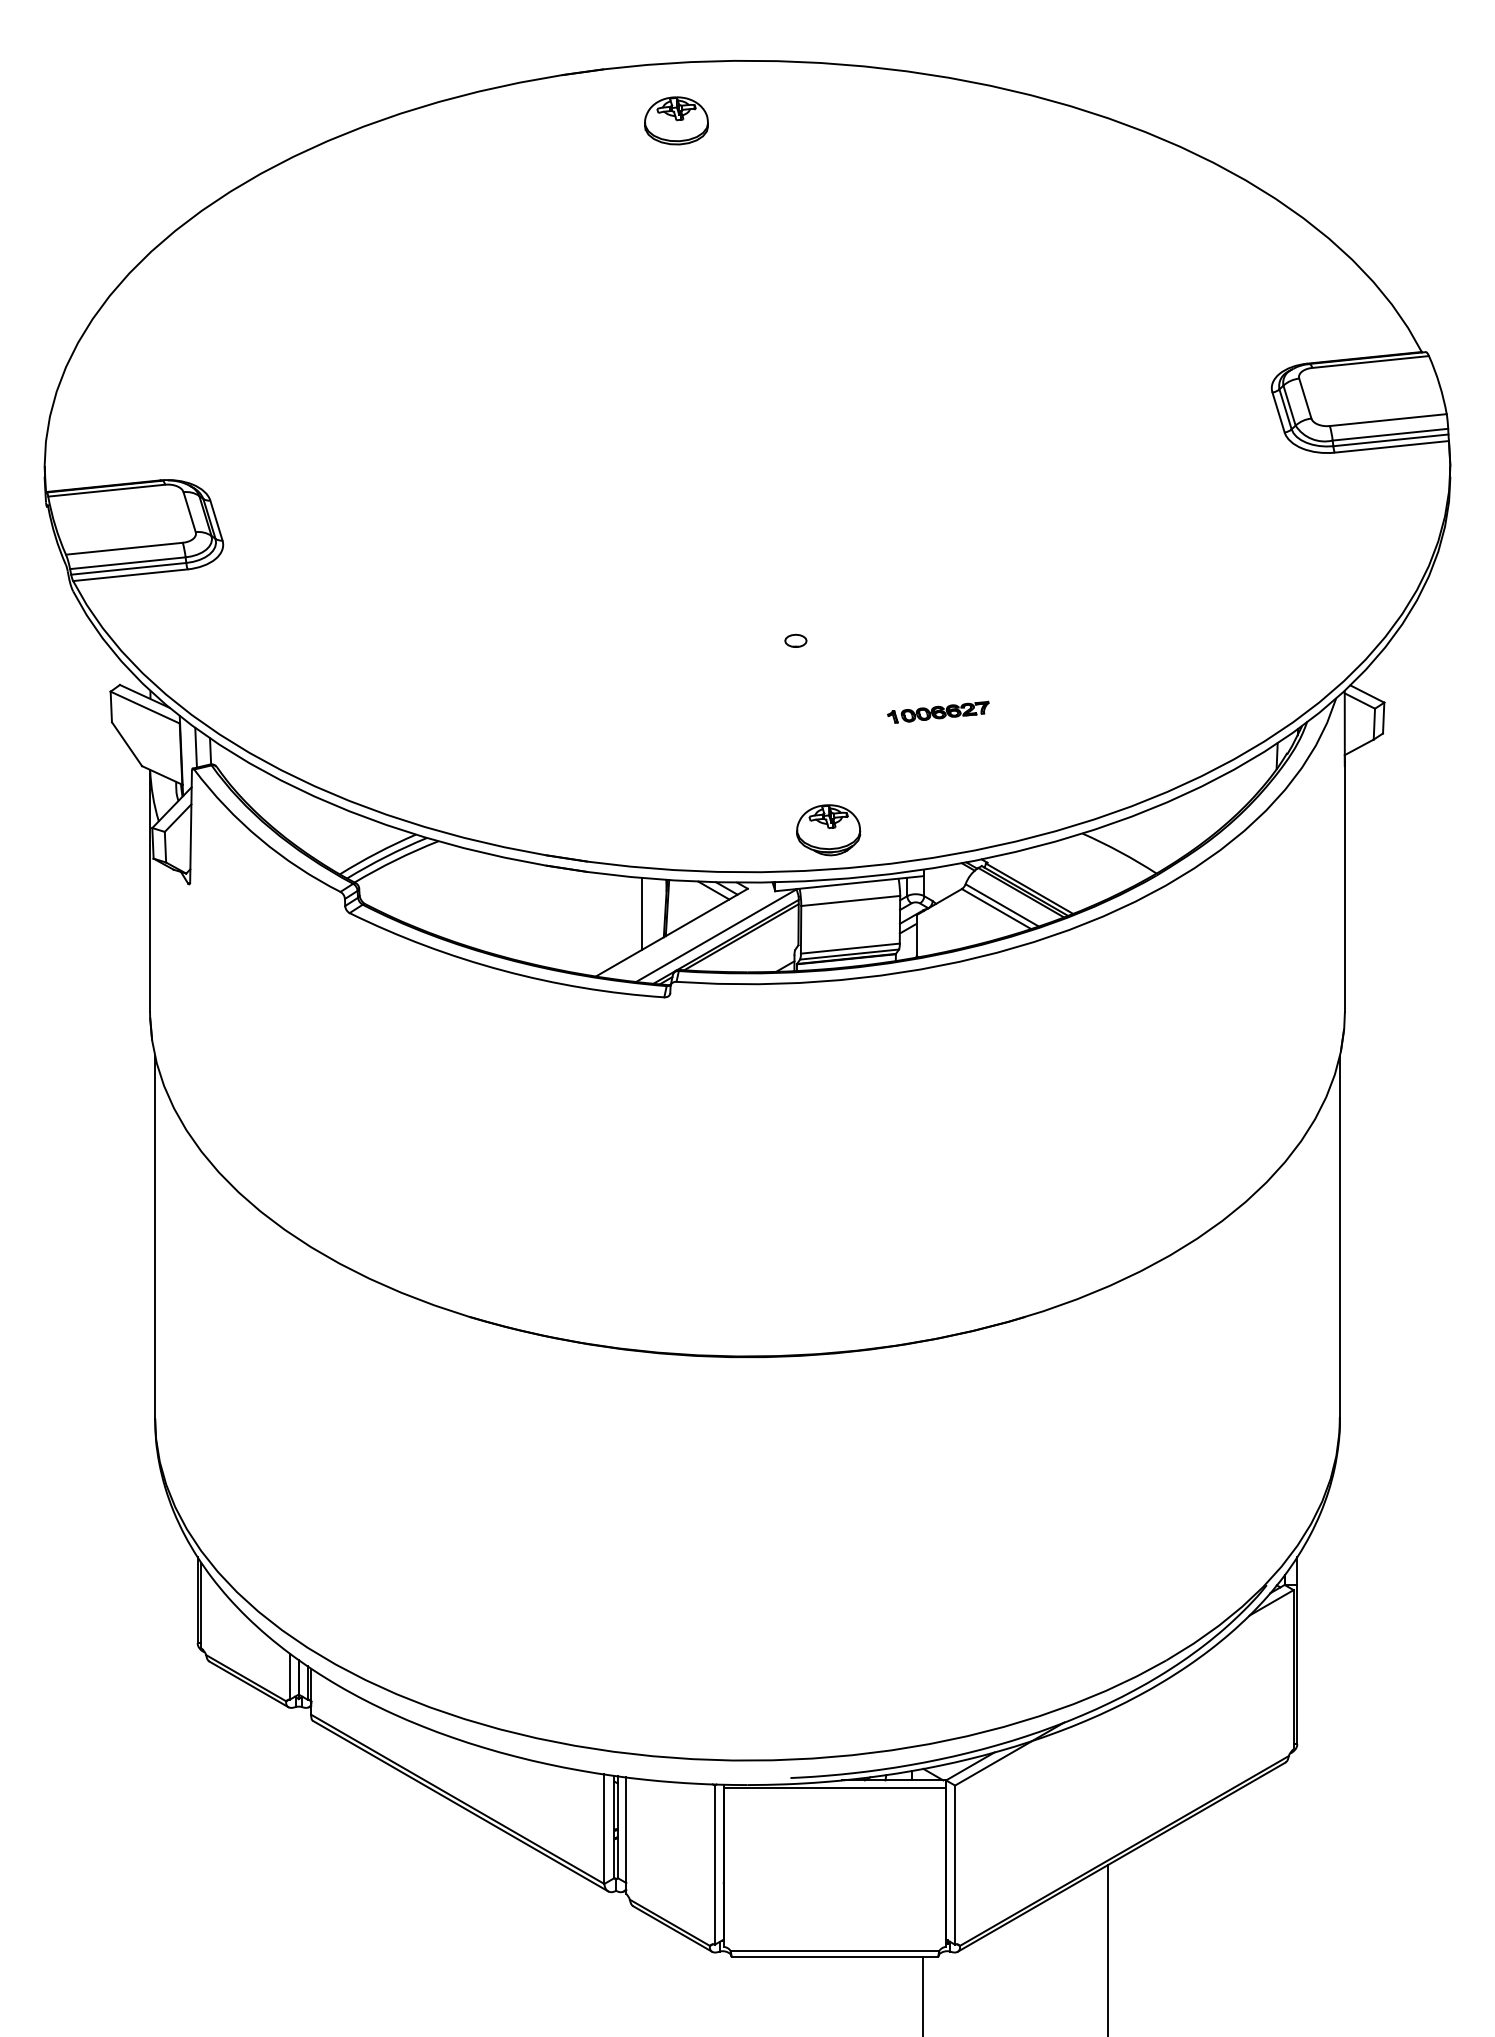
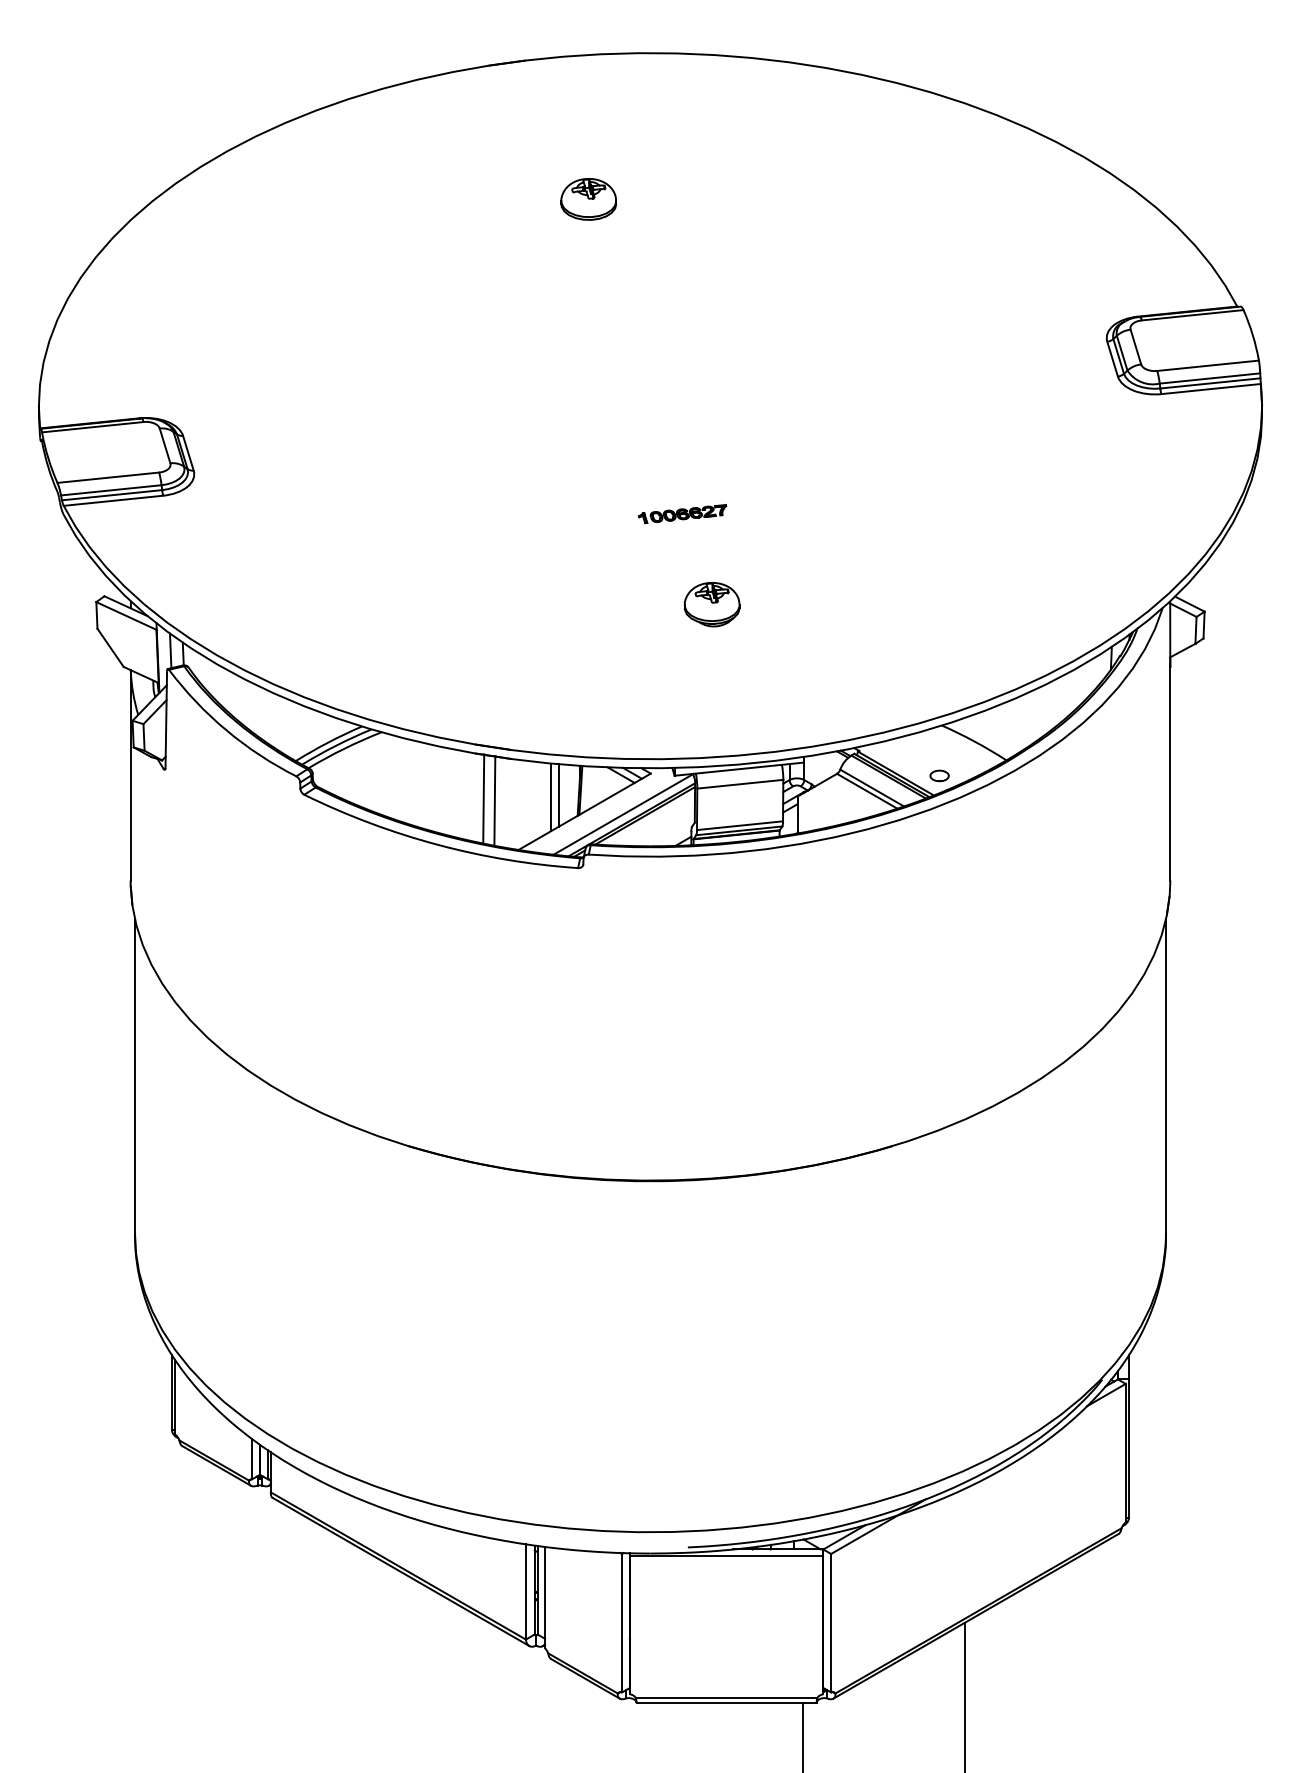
part: (676, 120) -> (588, 199), moved
part: (795, 640) -> (939, 775), moved
part: (938, 712) -> (682, 514), moved
part: (827, 830) -> (711, 604), moved
line: (633, 916) -> (551, 797), added
line: (555, 917) -> (483, 798), added
line: (568, 919) -> (494, 800), added

